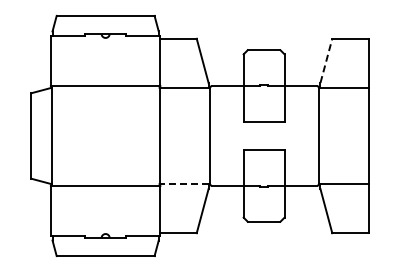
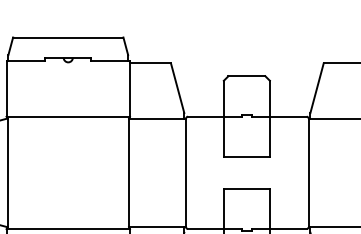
line: (326, 60) -> (317, 87), dashed -> solid
line: (184, 184) -> (157, 227), dashed -> solid

